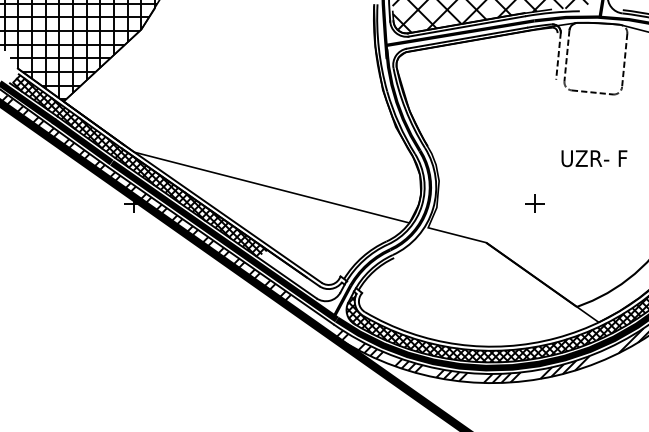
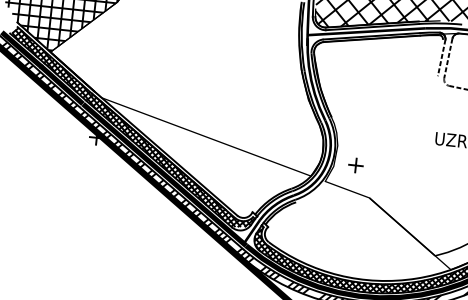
part: (534, 203) -> (355, 165), moved
hatch: (297, 274) -> (219, 207), added
hatch: (315, 317) -> (229, 242), added

